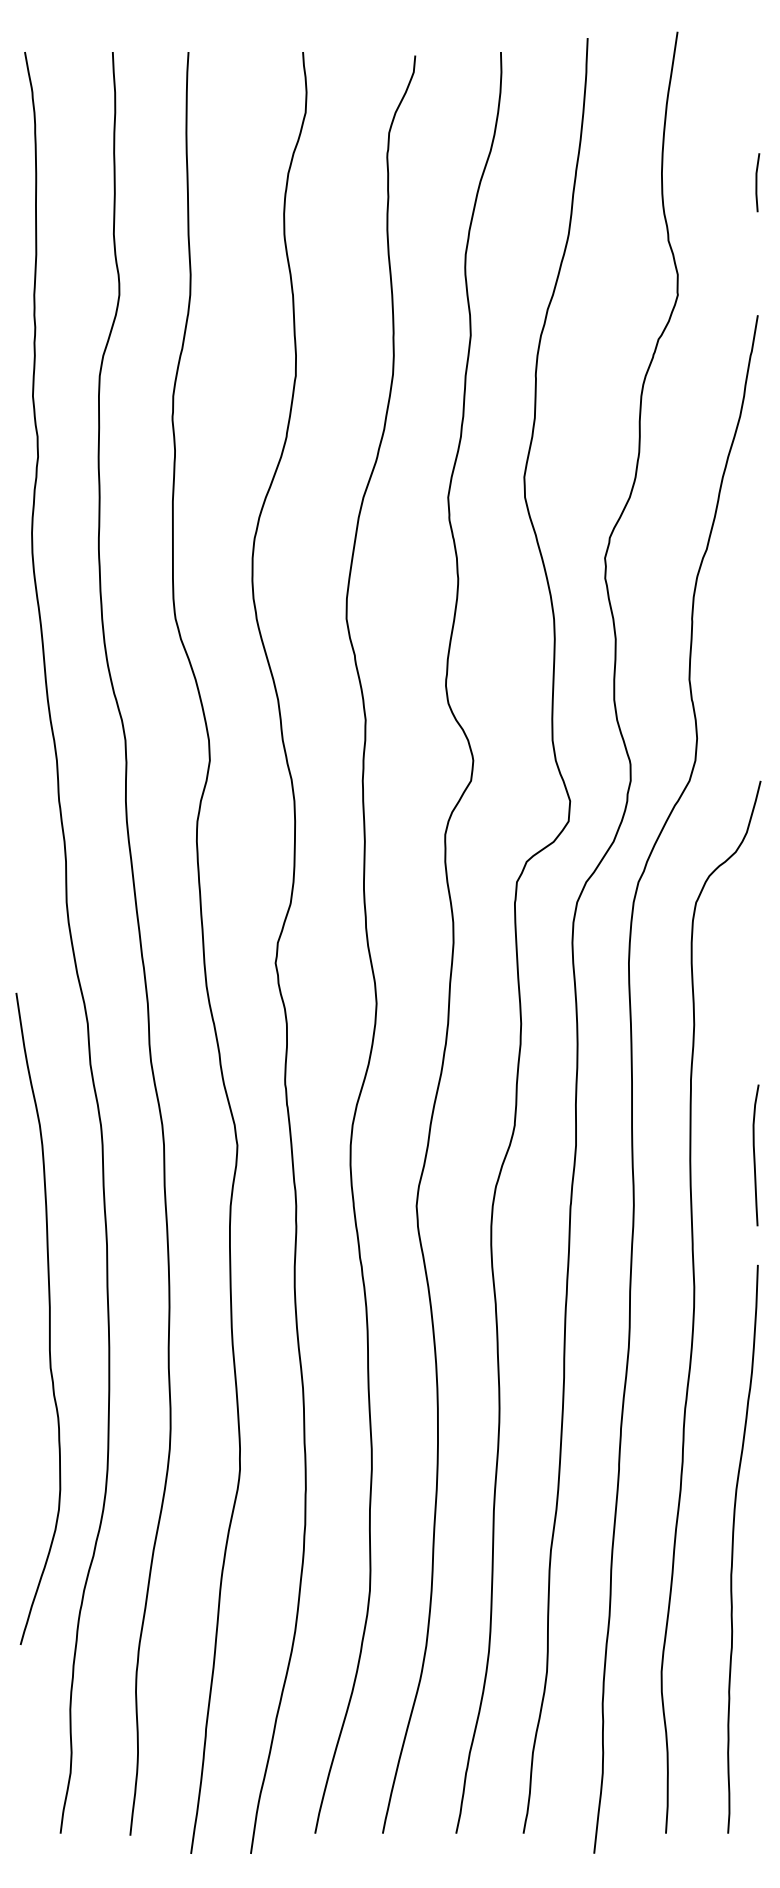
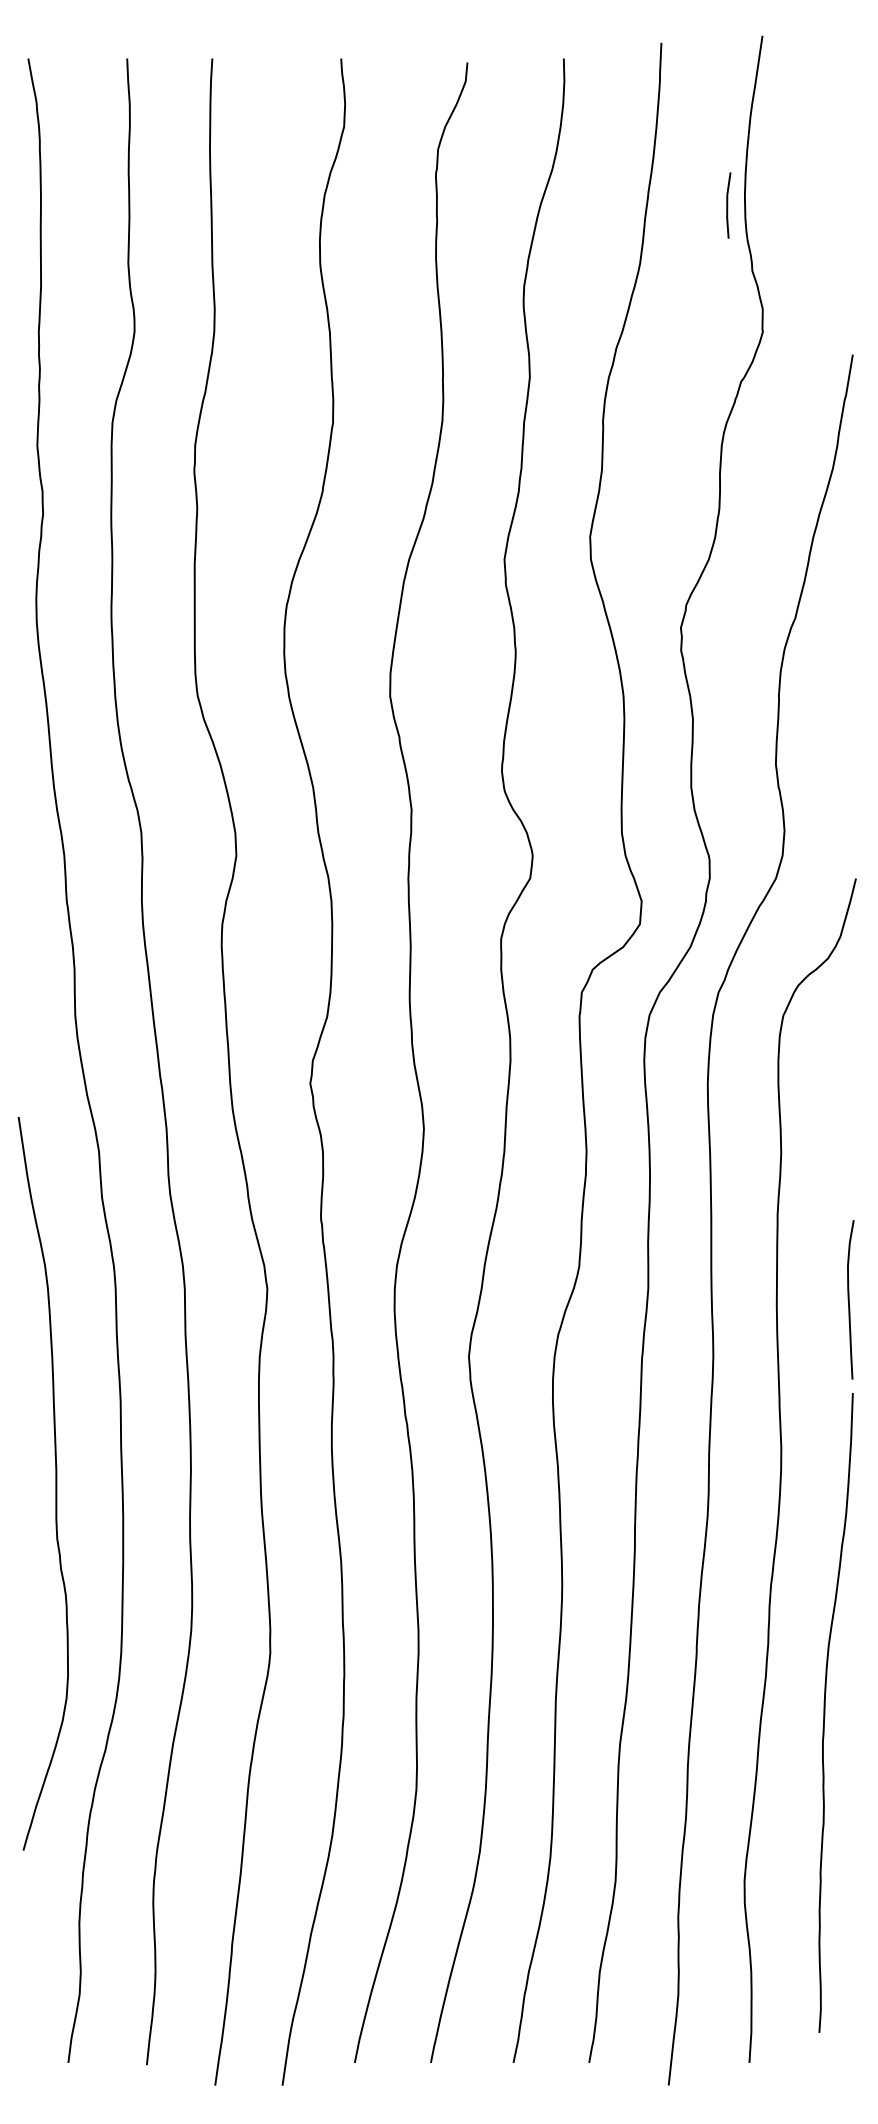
line: (757, 182) -> (728, 205), moved
curve: (733, 1548) -> (825, 1712), moved

